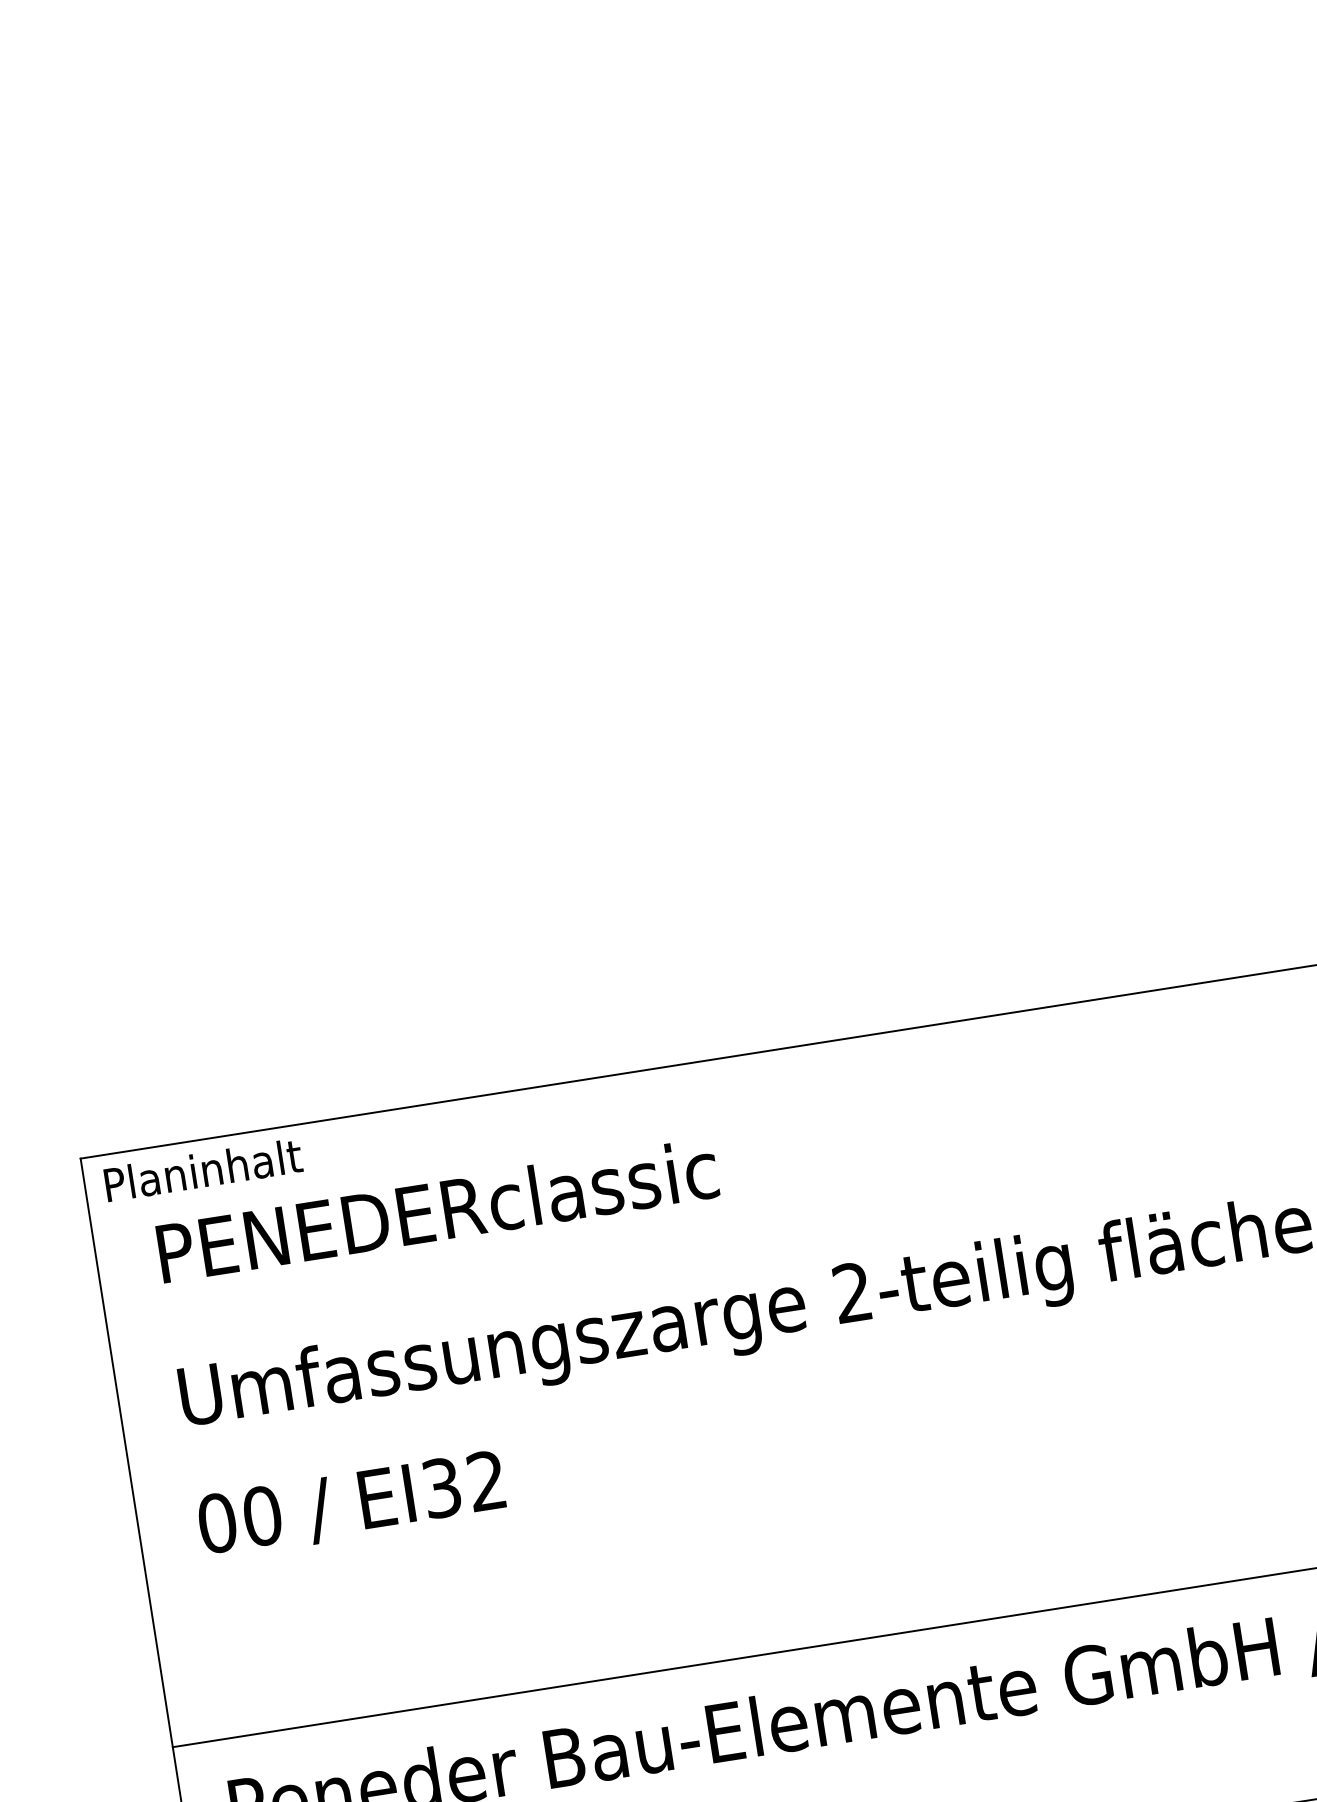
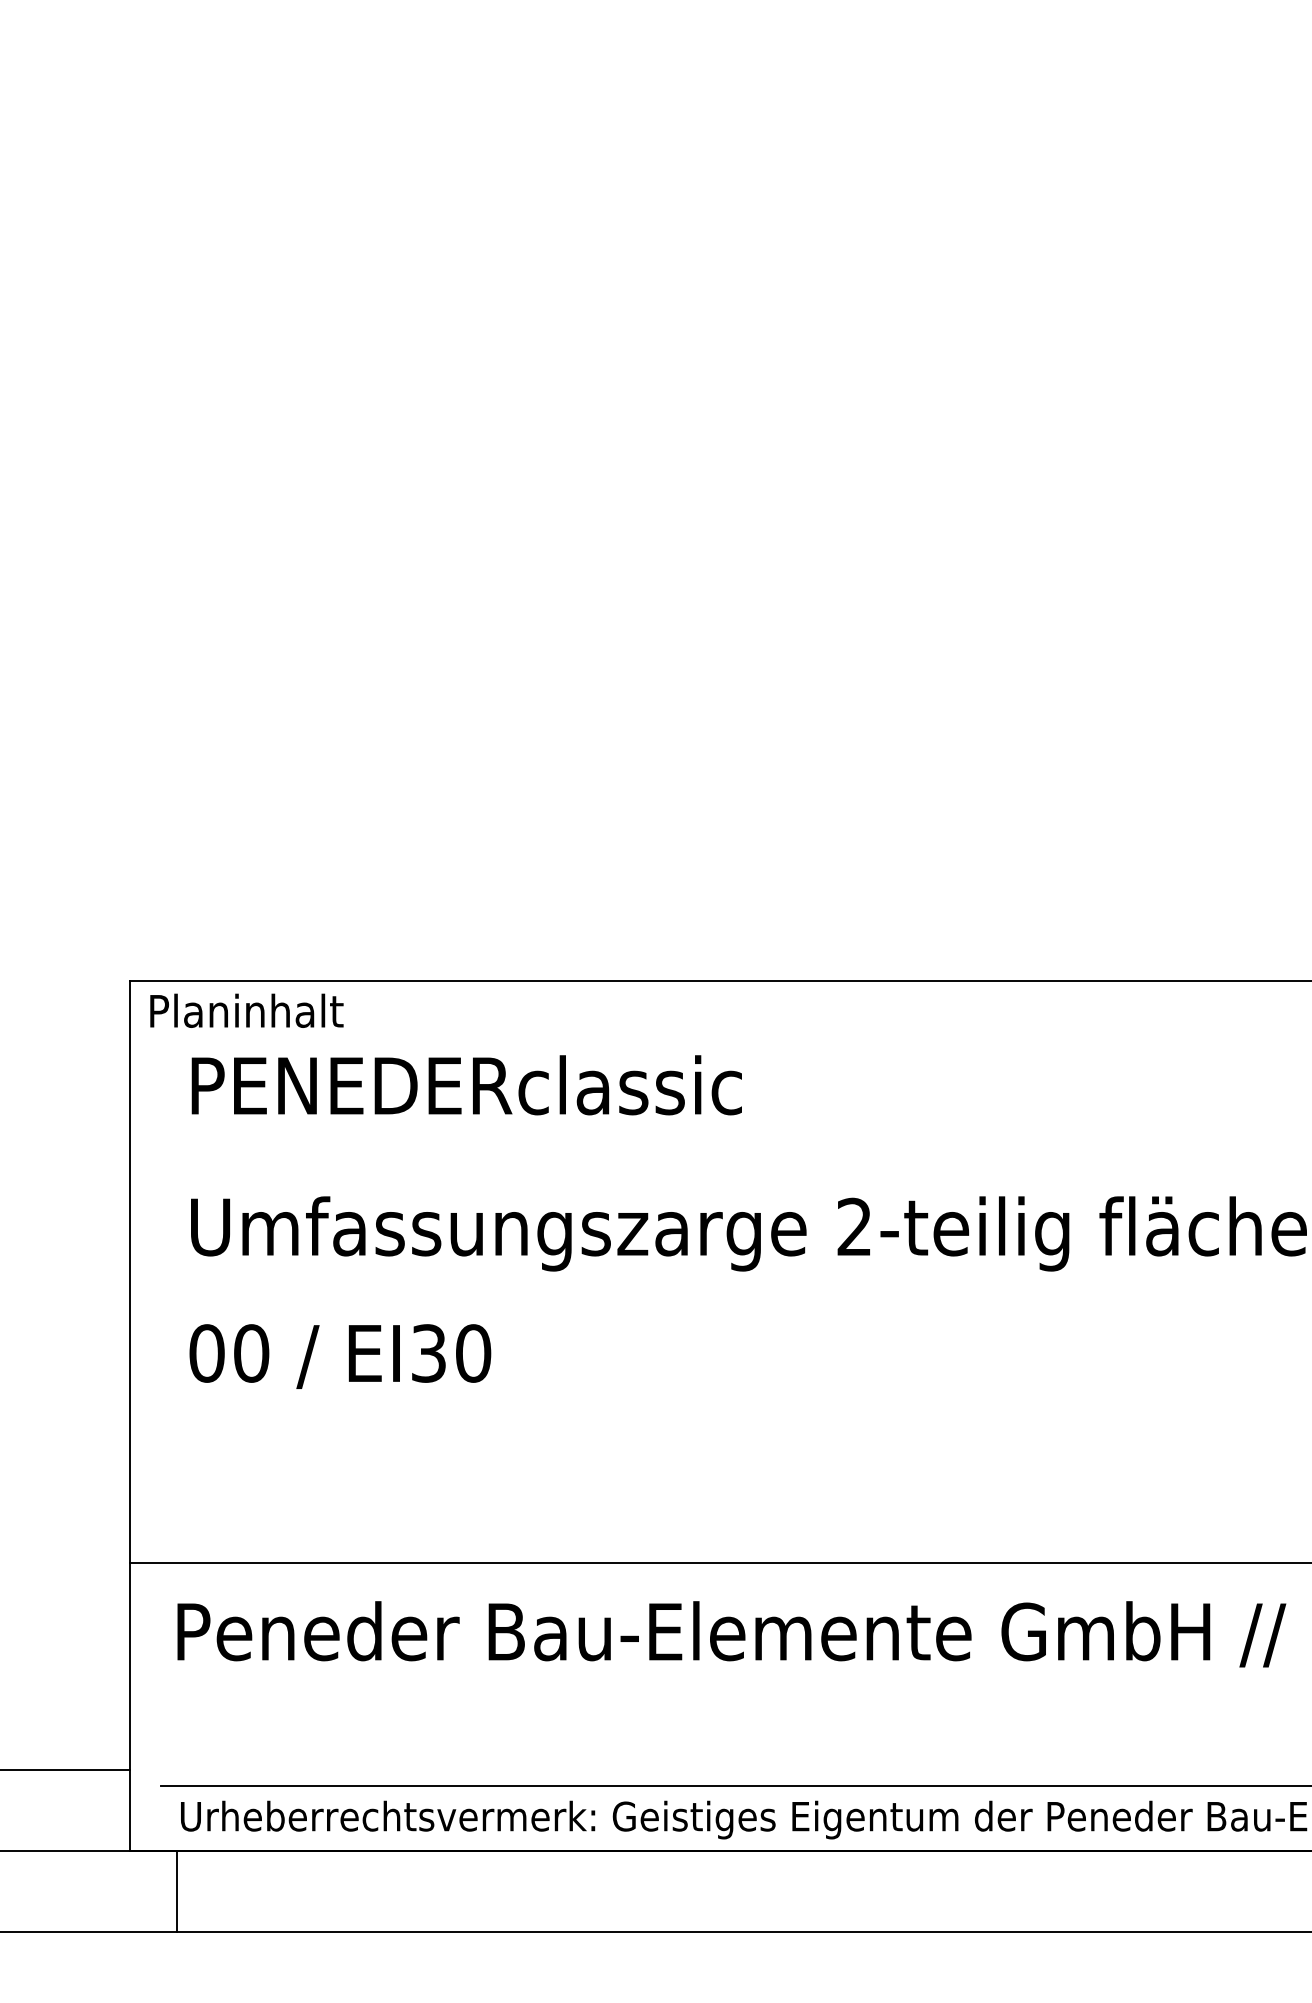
text: (487, 1480) -> (473, 1353), EI32 -> EI30

